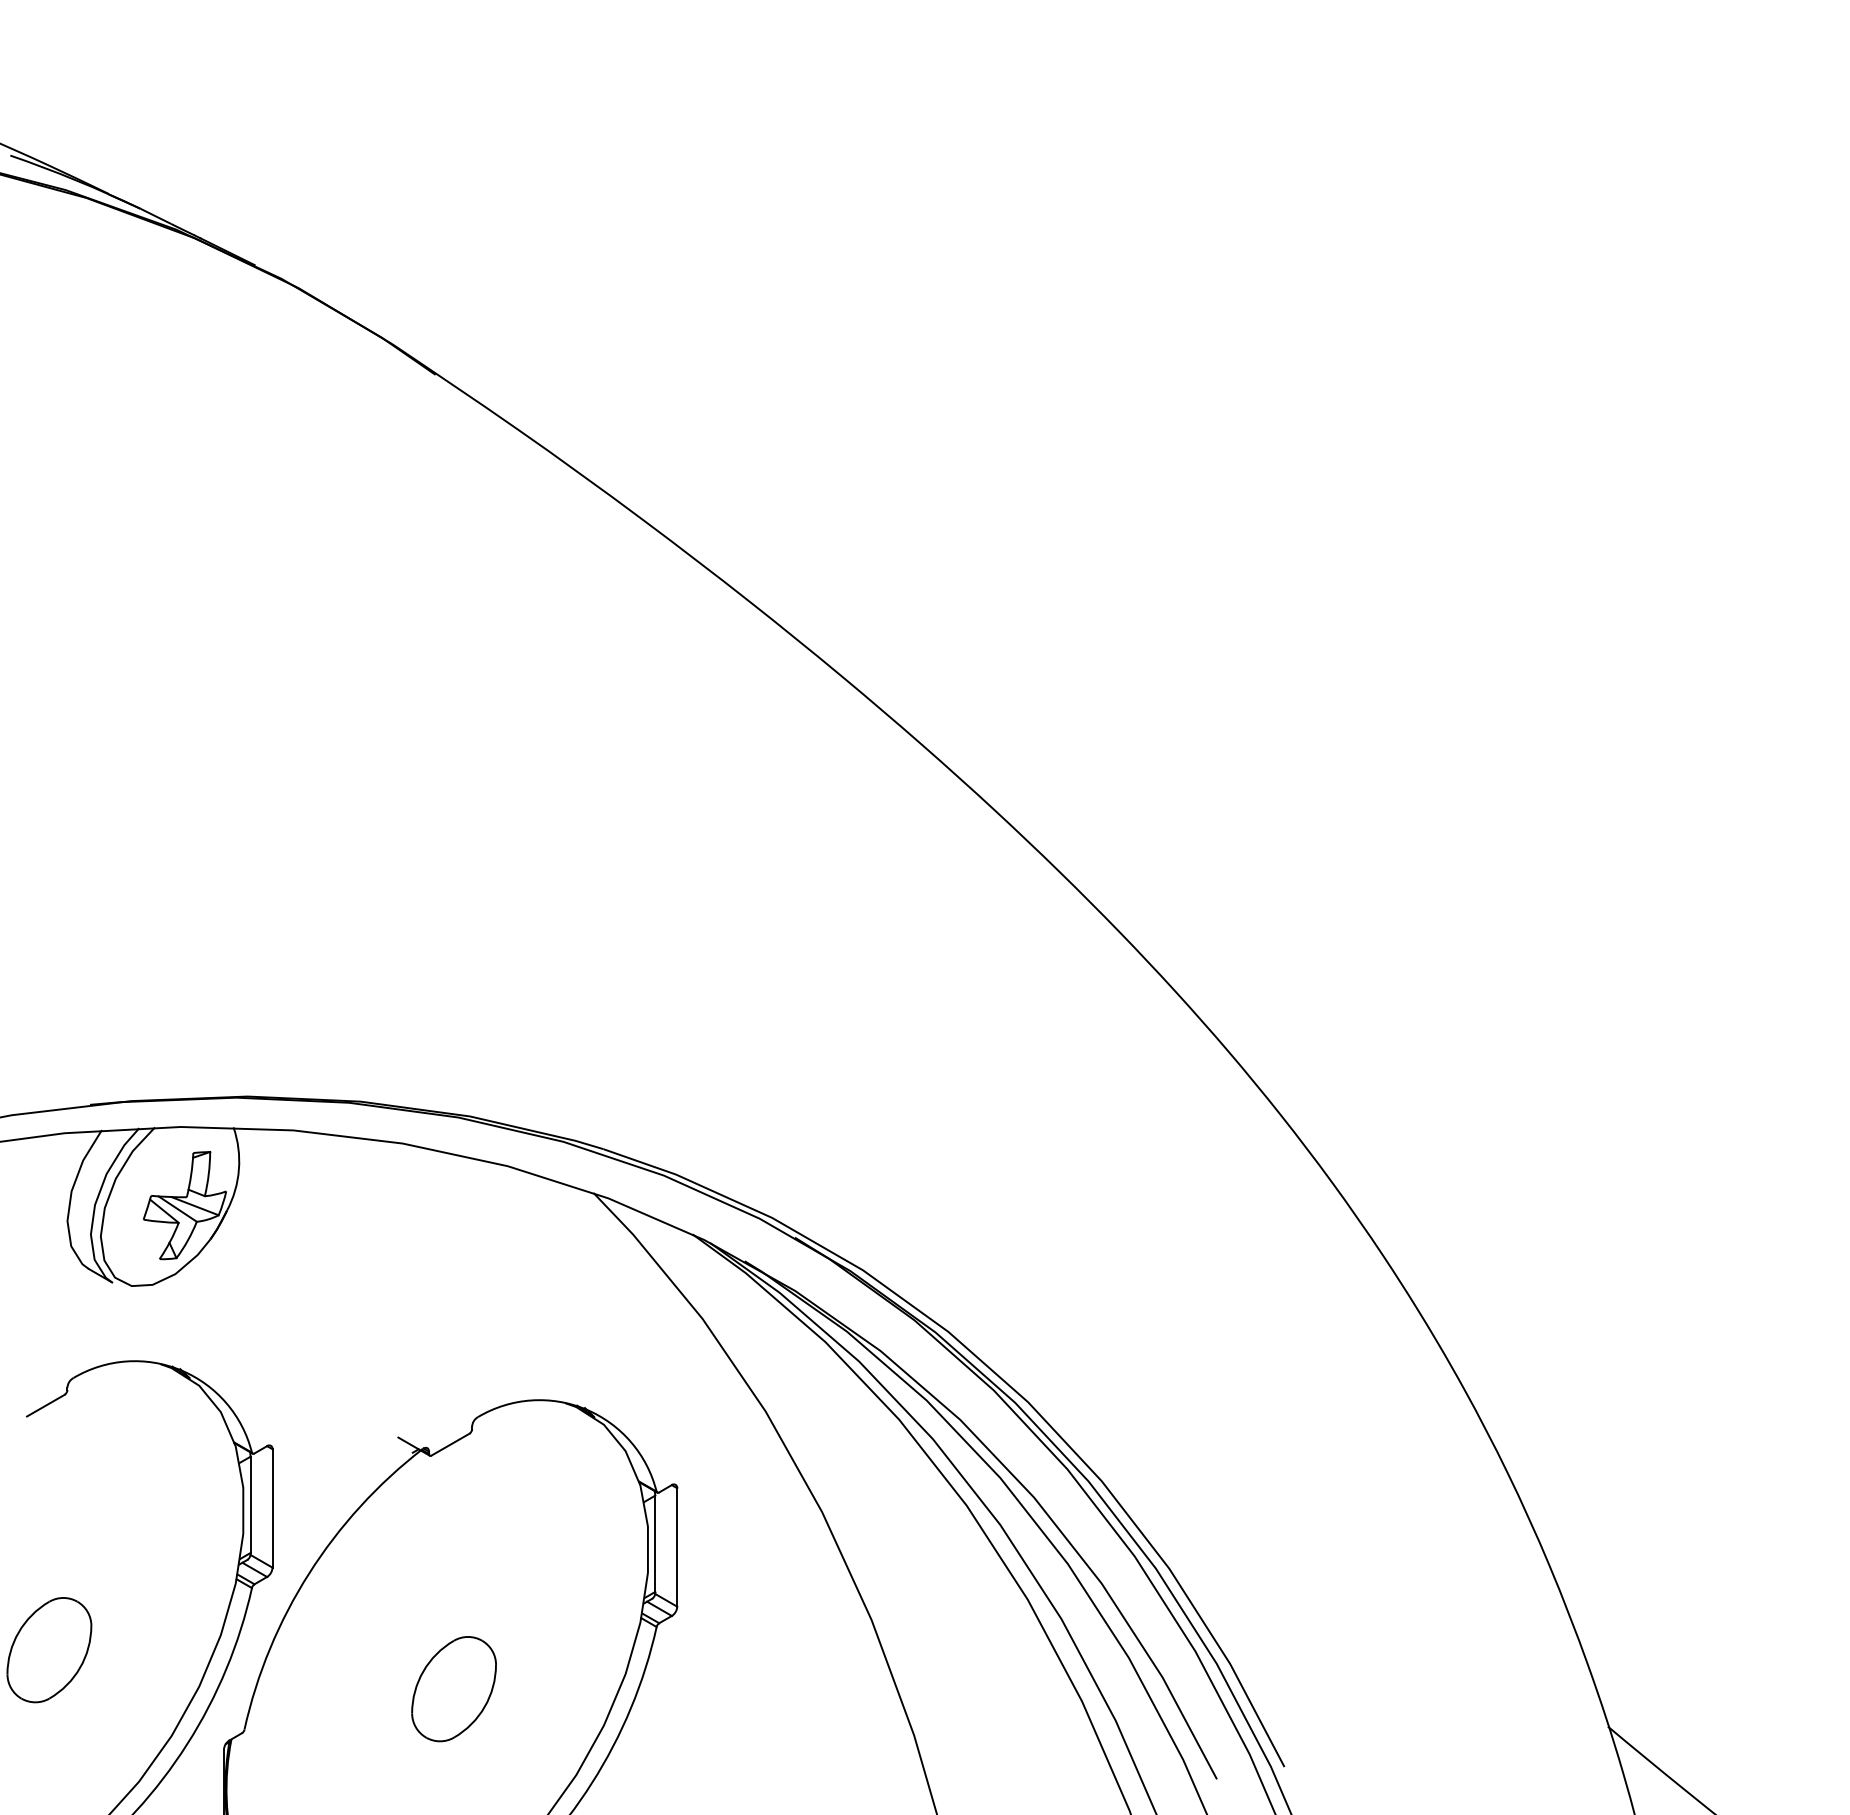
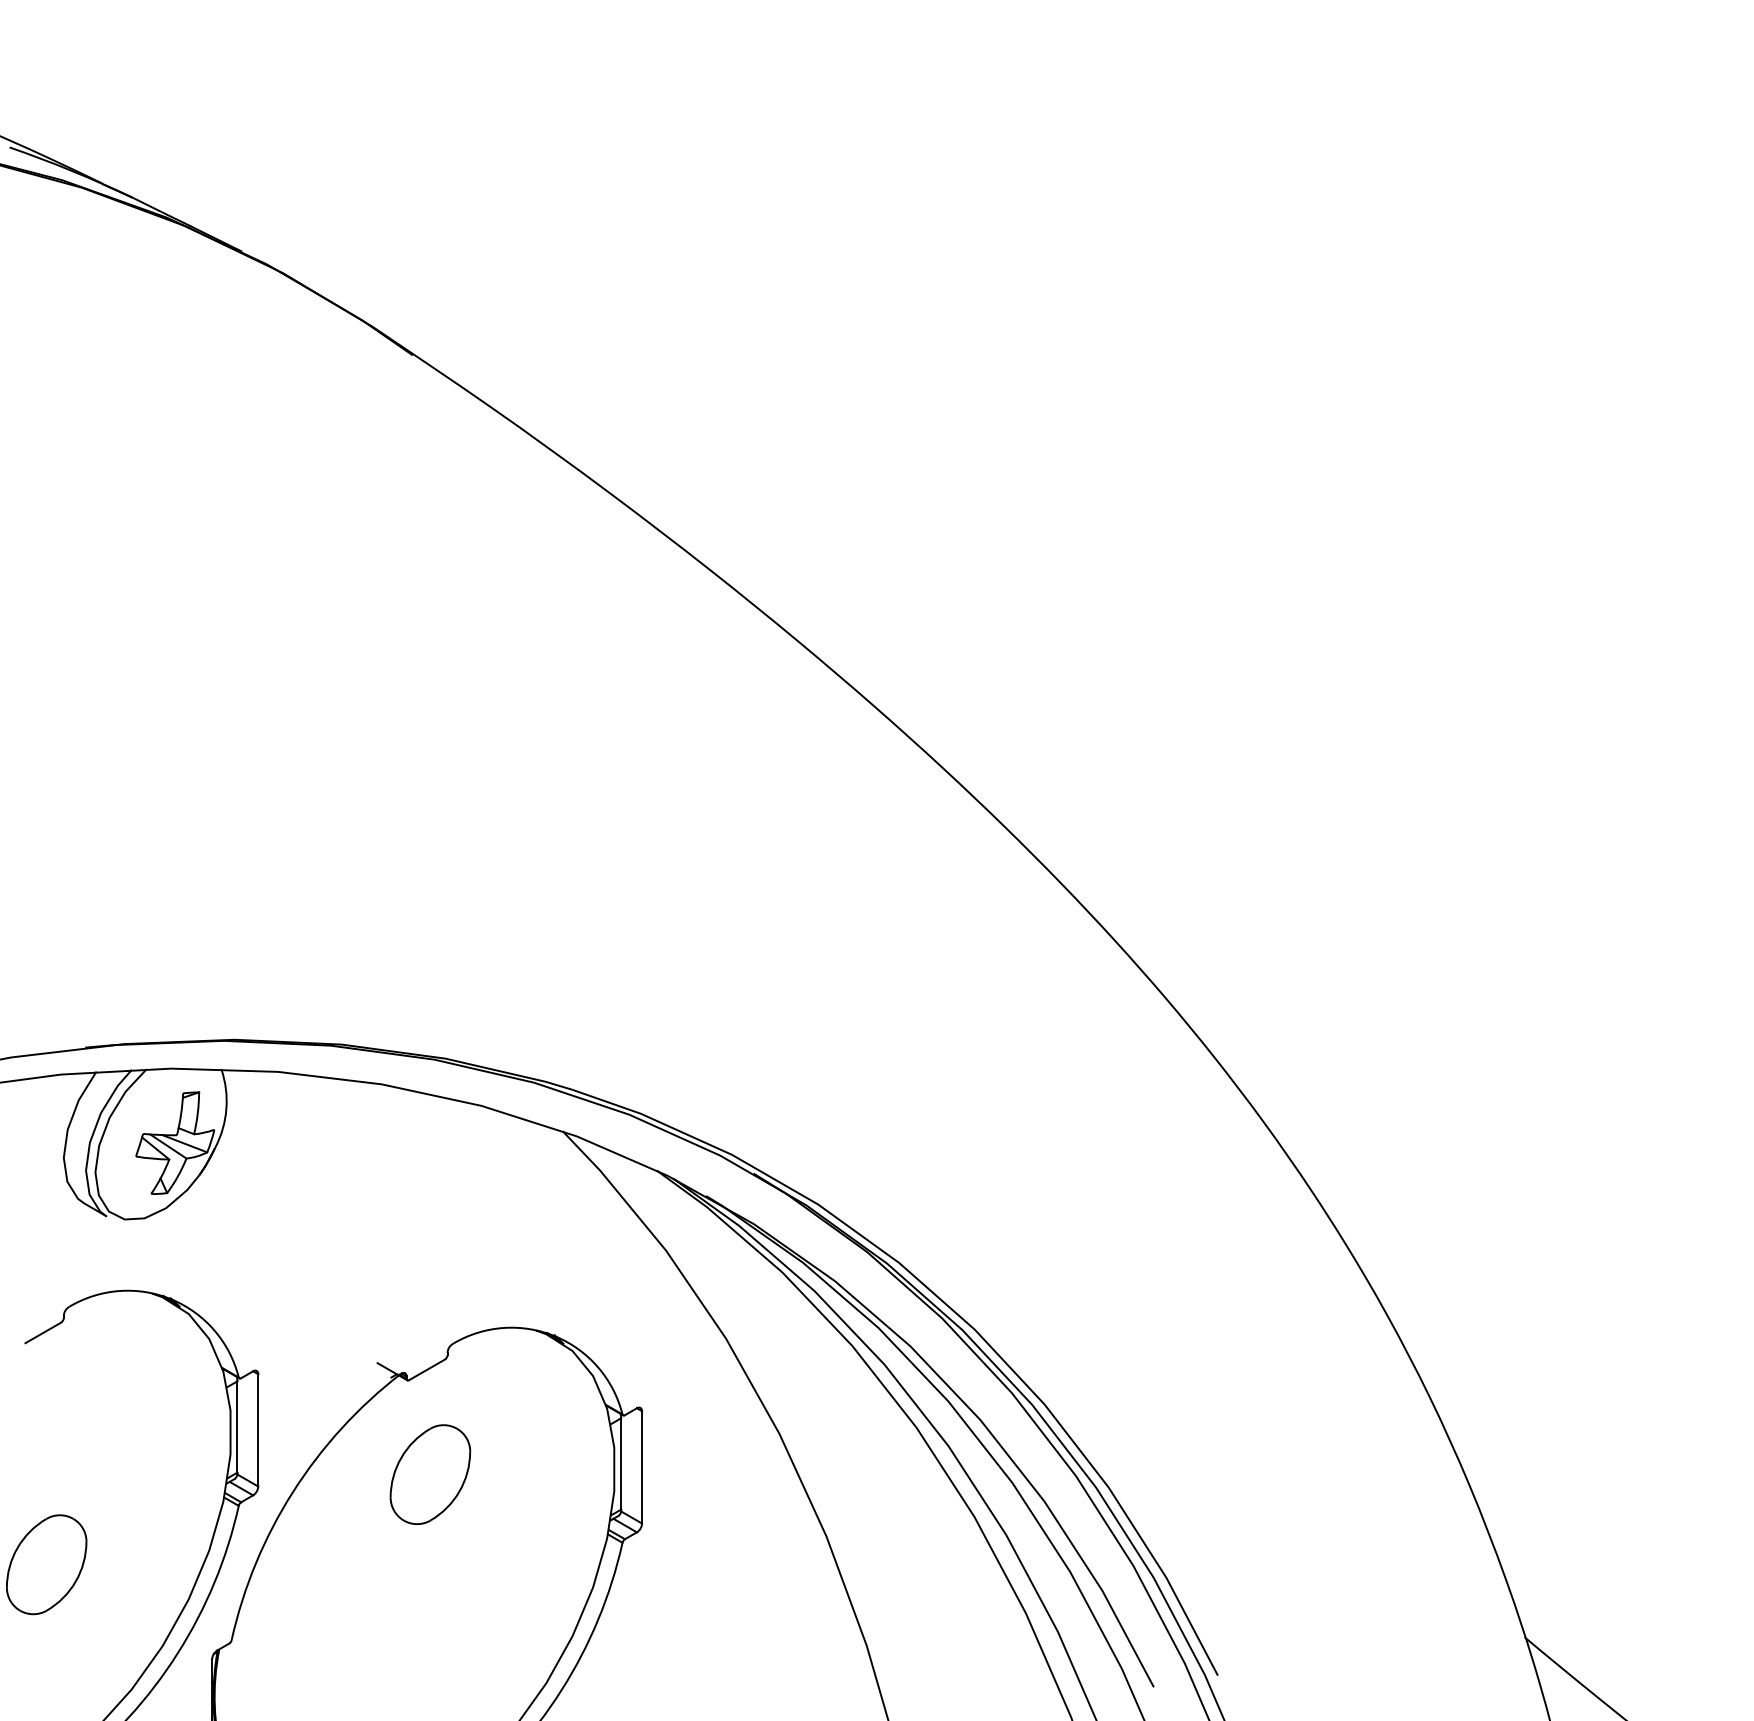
part: (453, 1689) -> (429, 1474), moved

